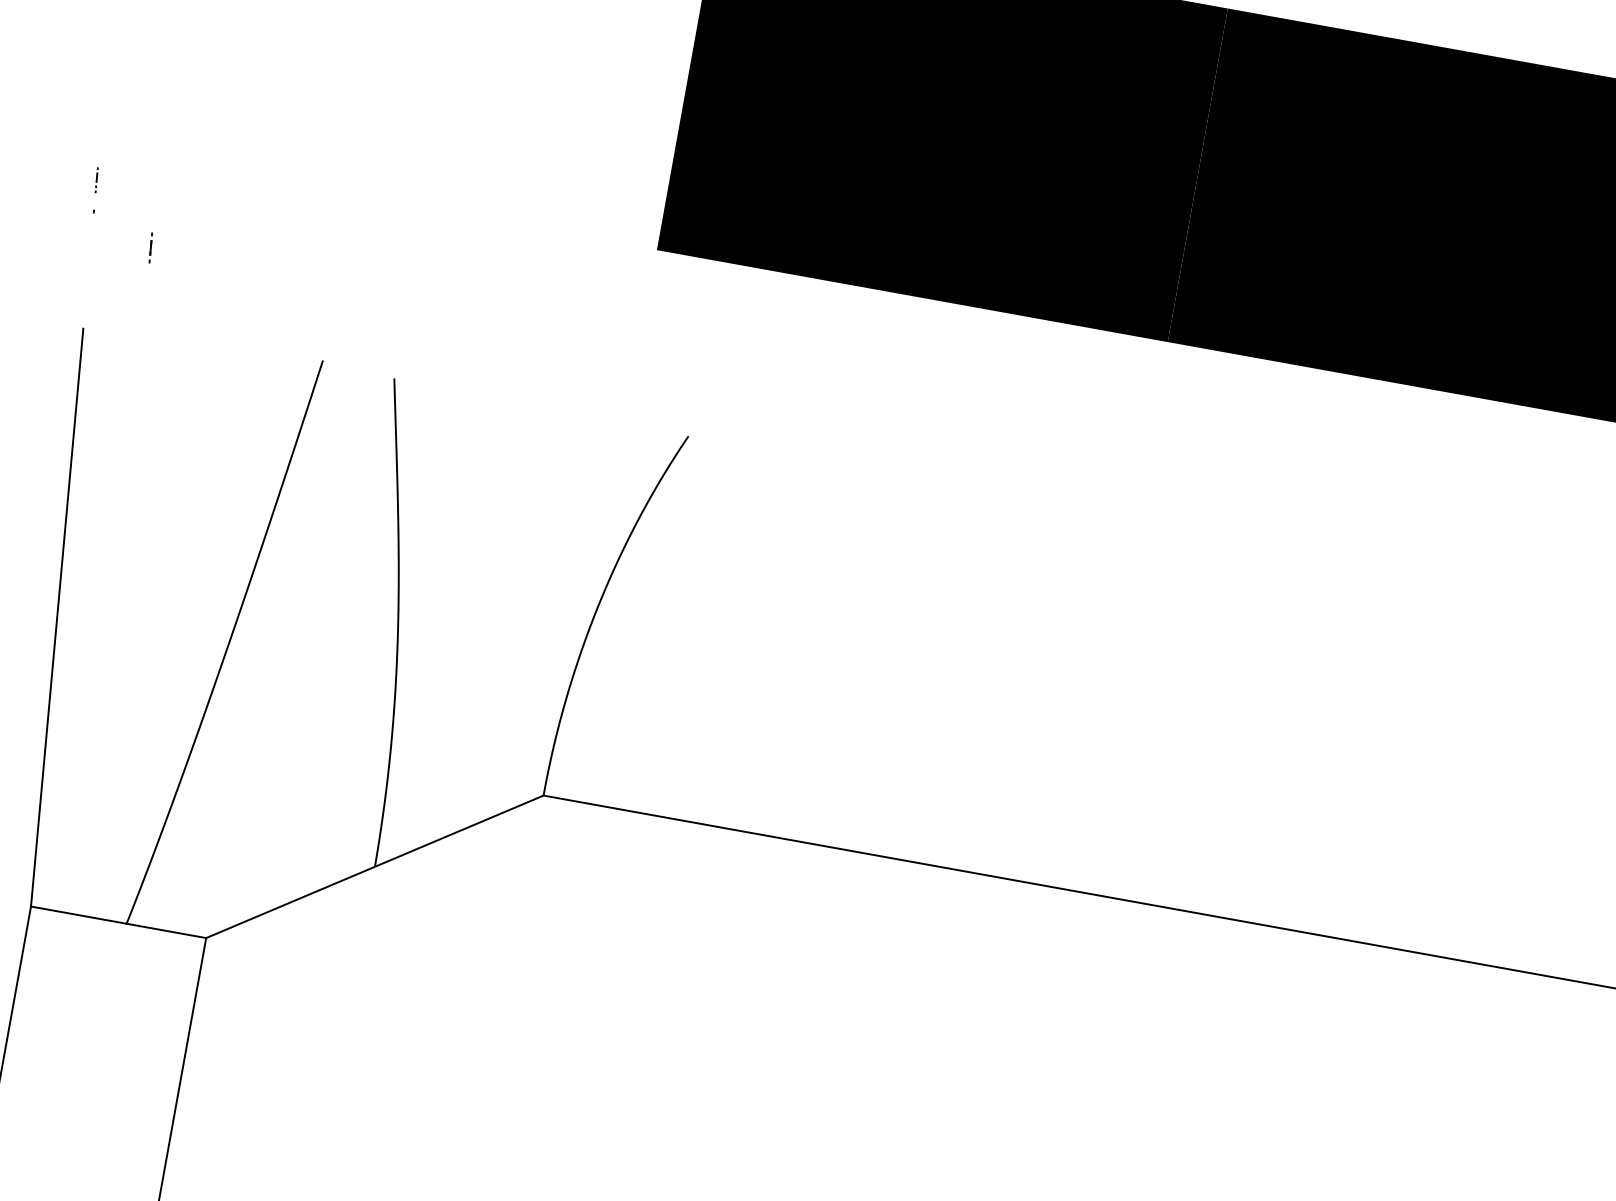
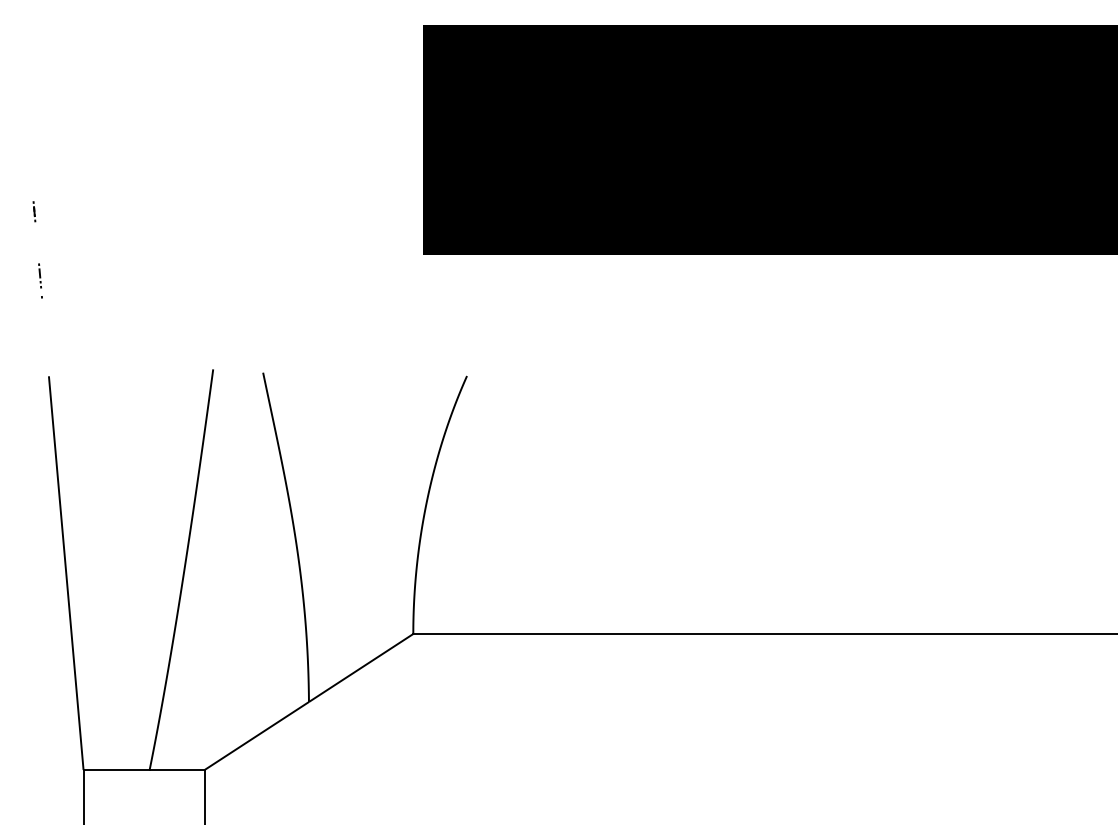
part: (96, 179) -> (39, 275), size x1.43
line: (150, 247) -> (34, 211), moved

